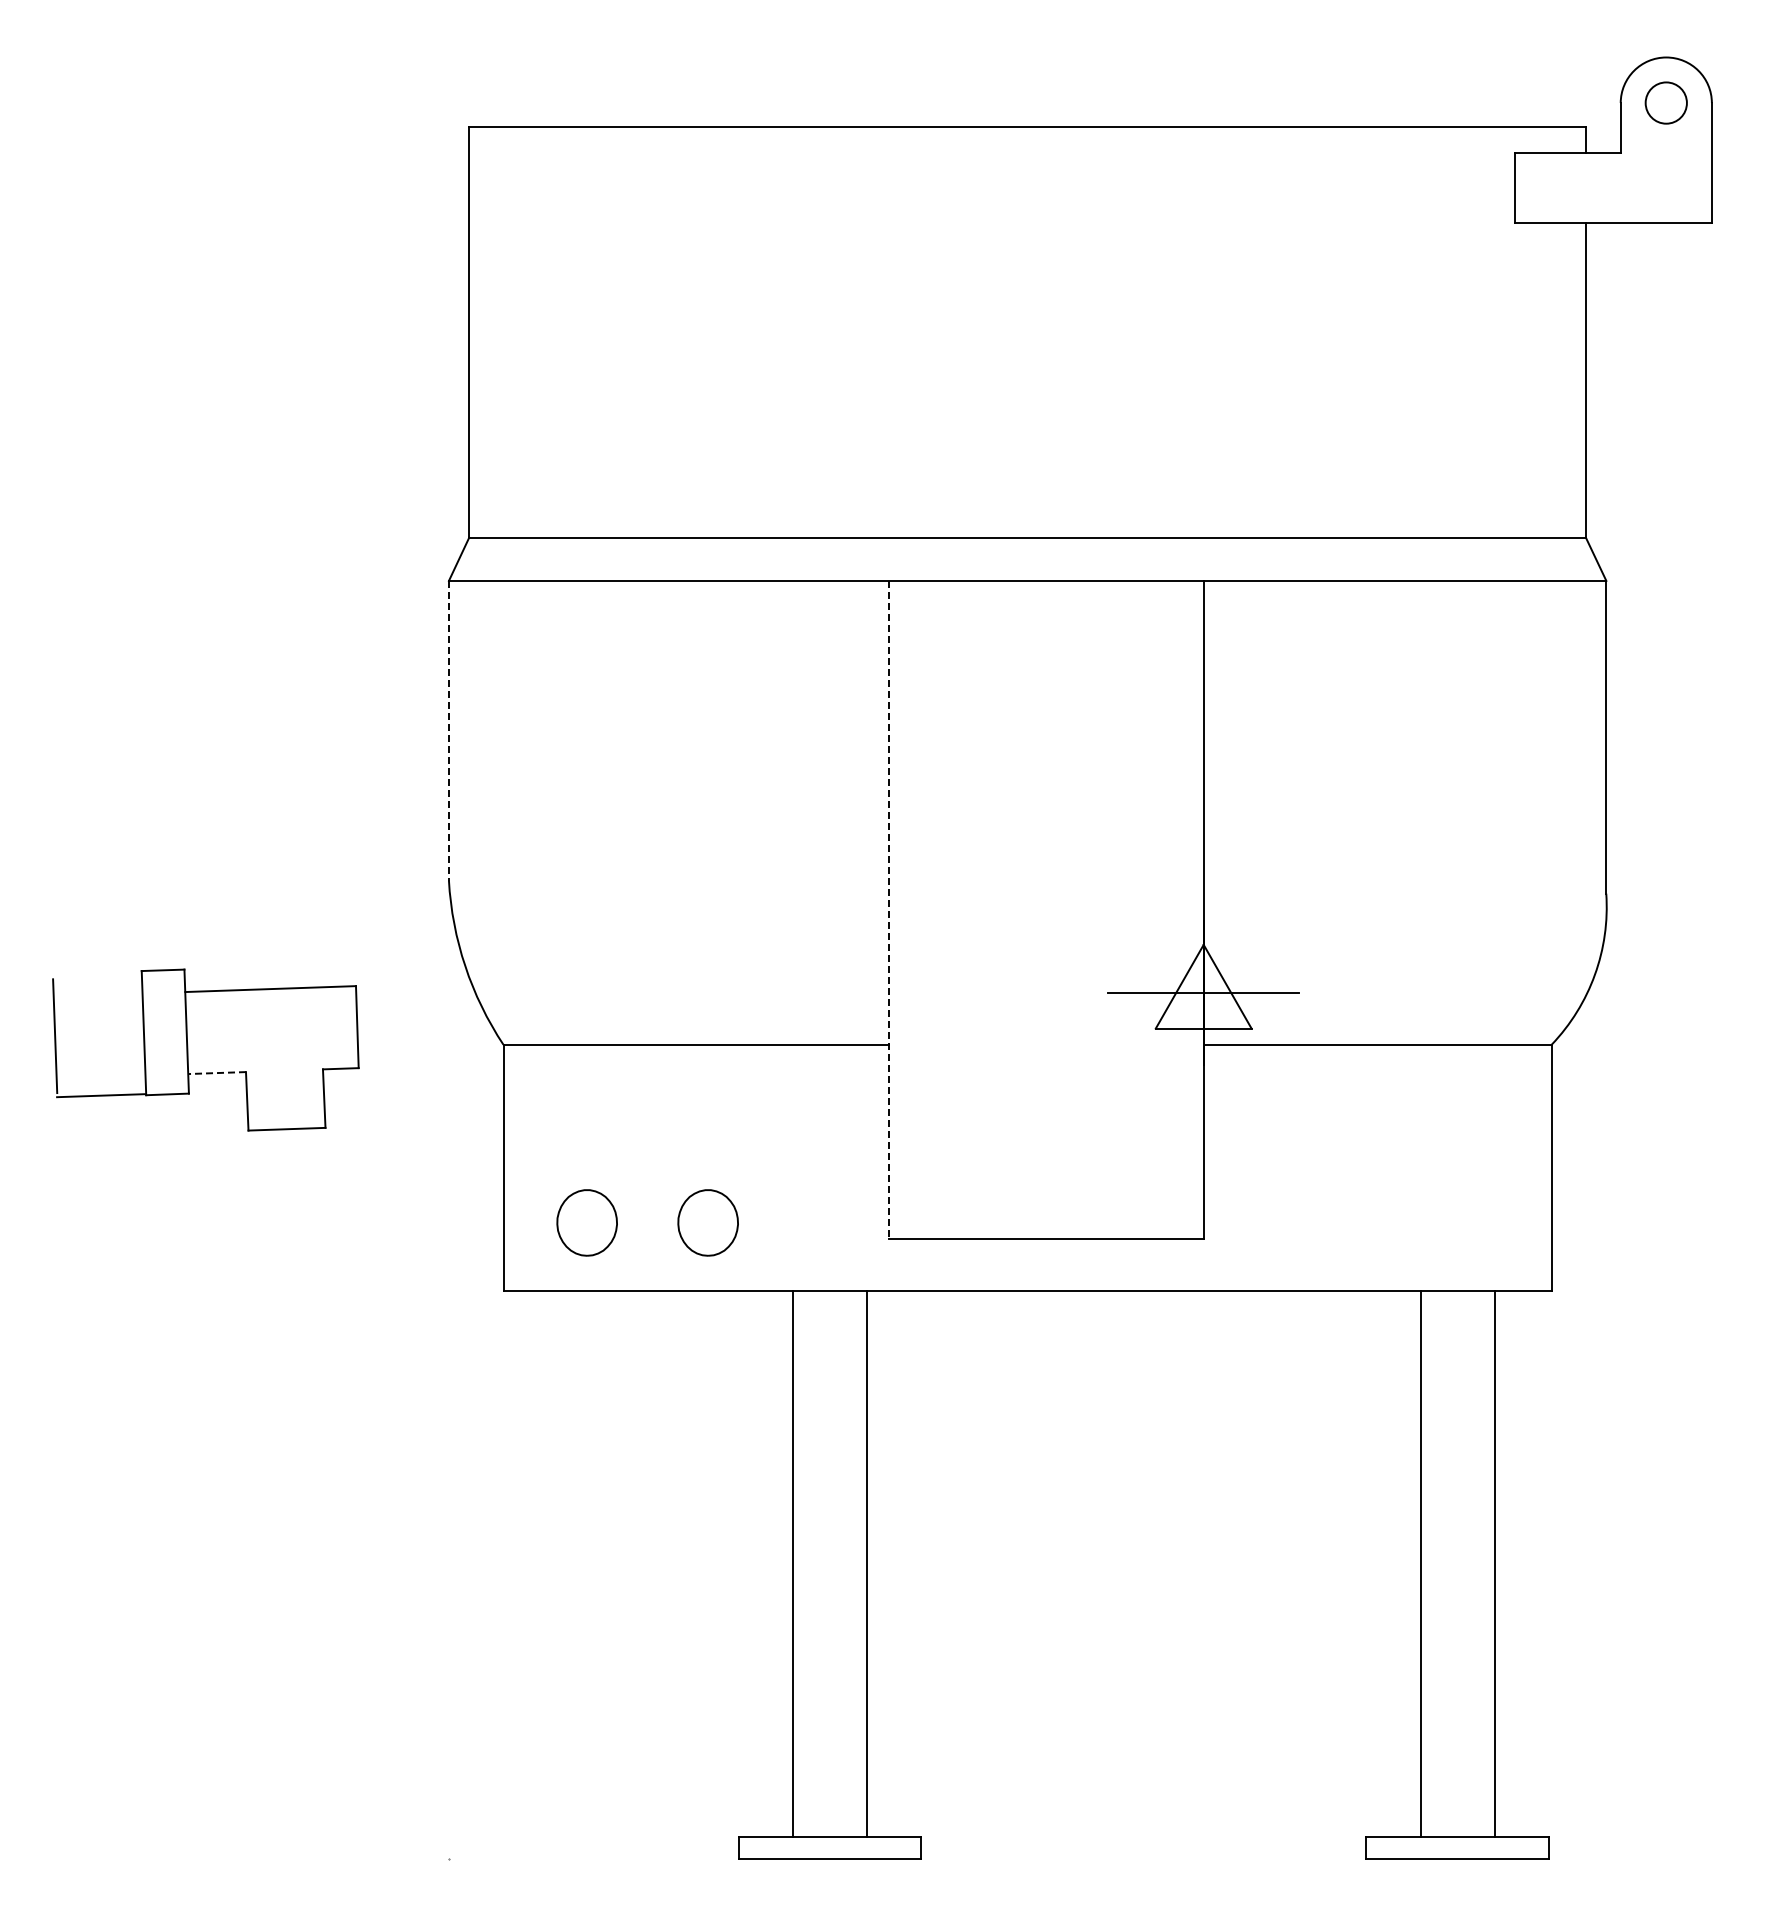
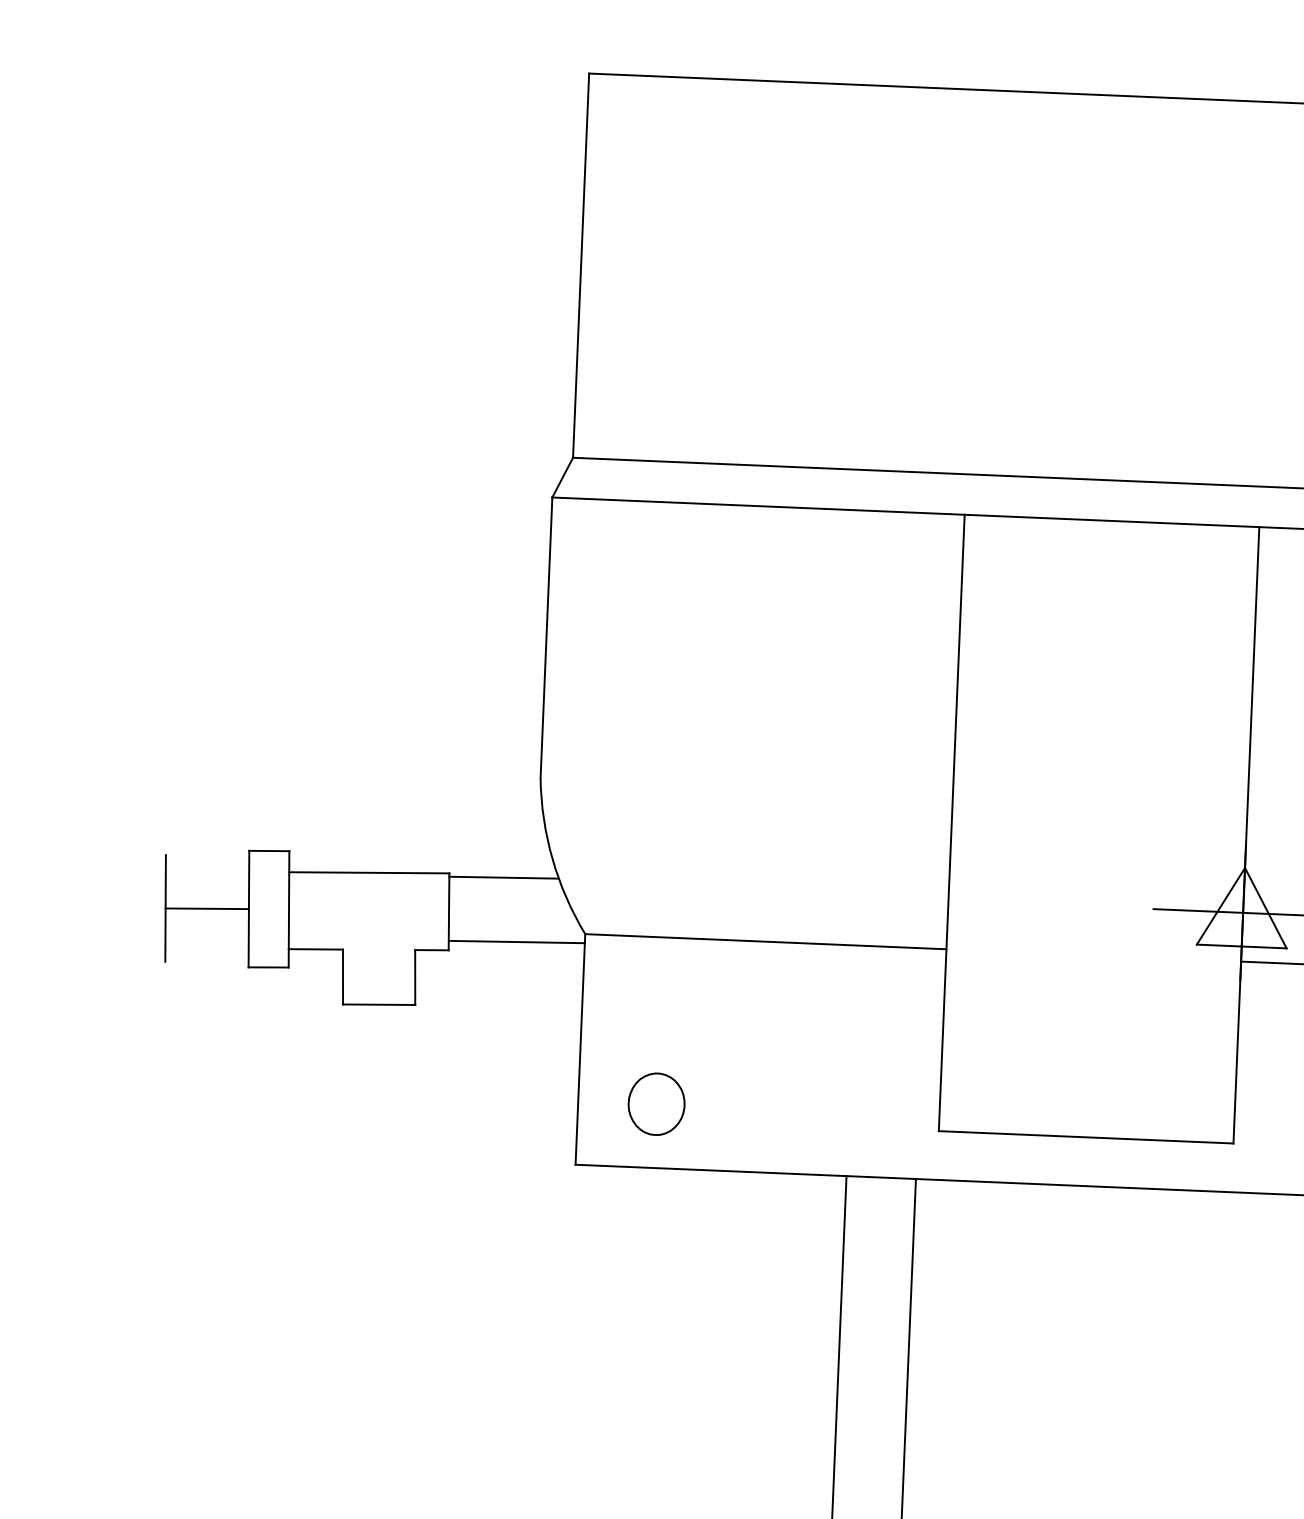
line: (448, 730) -> (546, 637), dashed -> solid
line: (889, 910) -> (952, 823), dashed -> solid
line: (414, 987) -> (504, 876), added
line: (430, 1056) -> (516, 942), added
line: (217, 1073) -> (316, 949), dashed -> solid
line: (101, 1095) -> (207, 908), moved
part: (707, 1222) -> (769, 1108), removed

